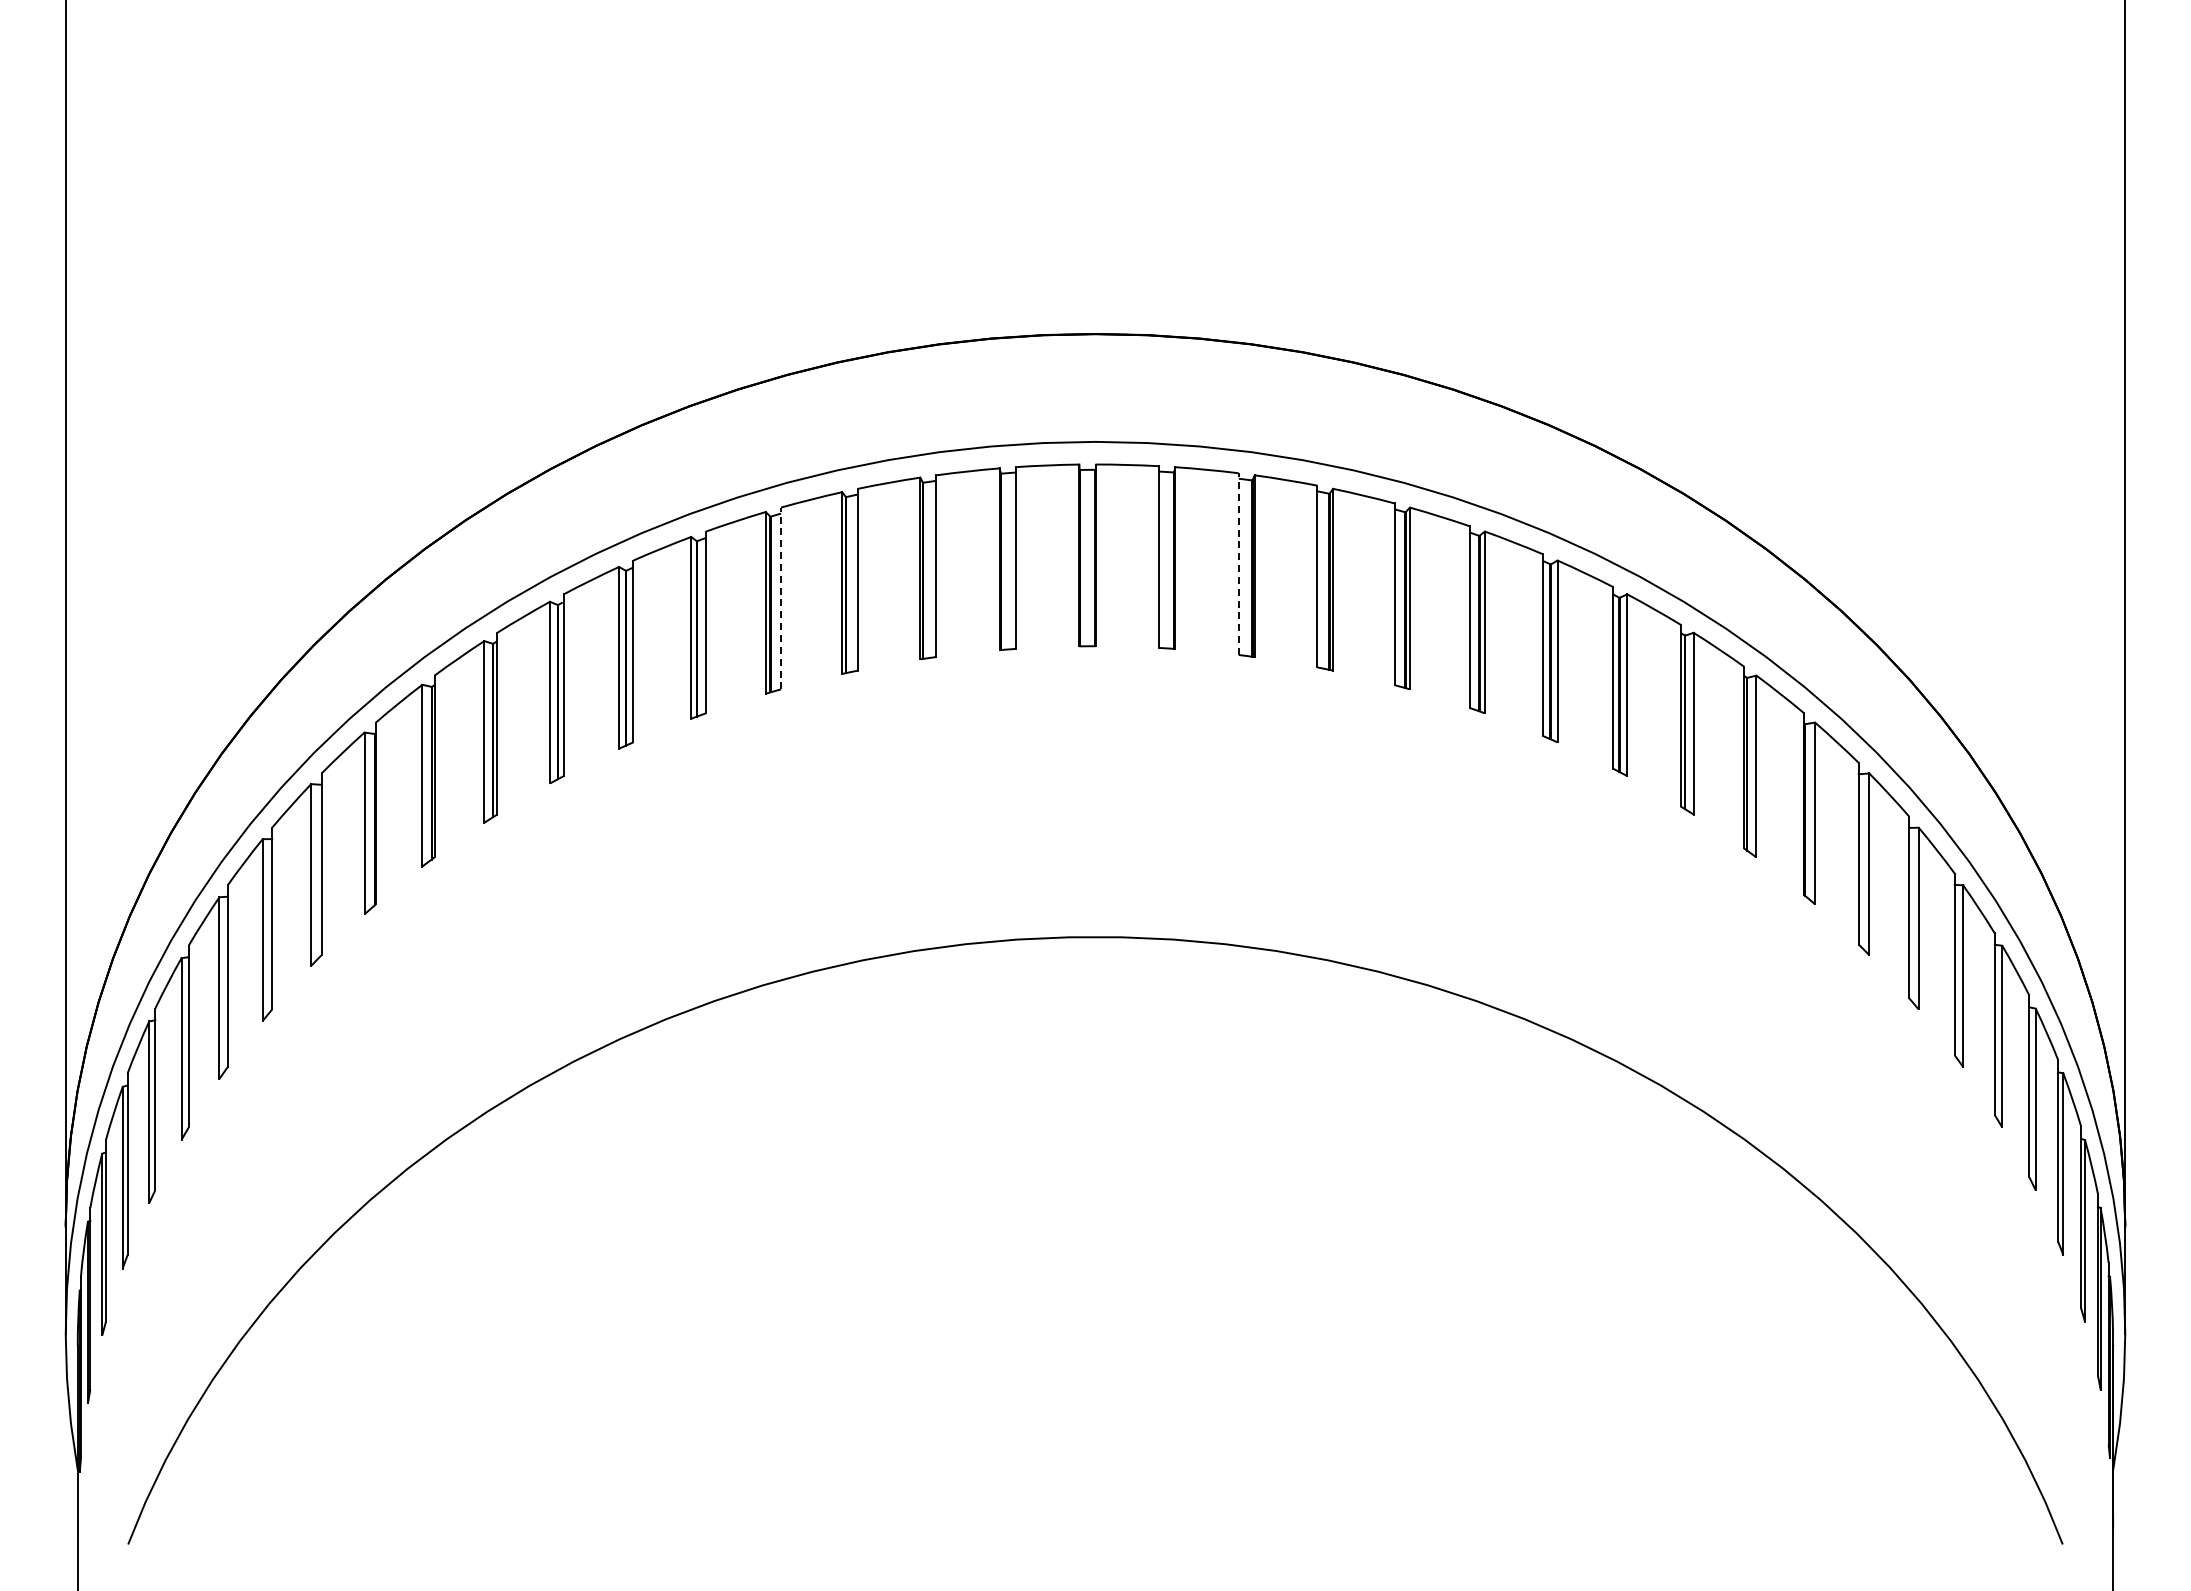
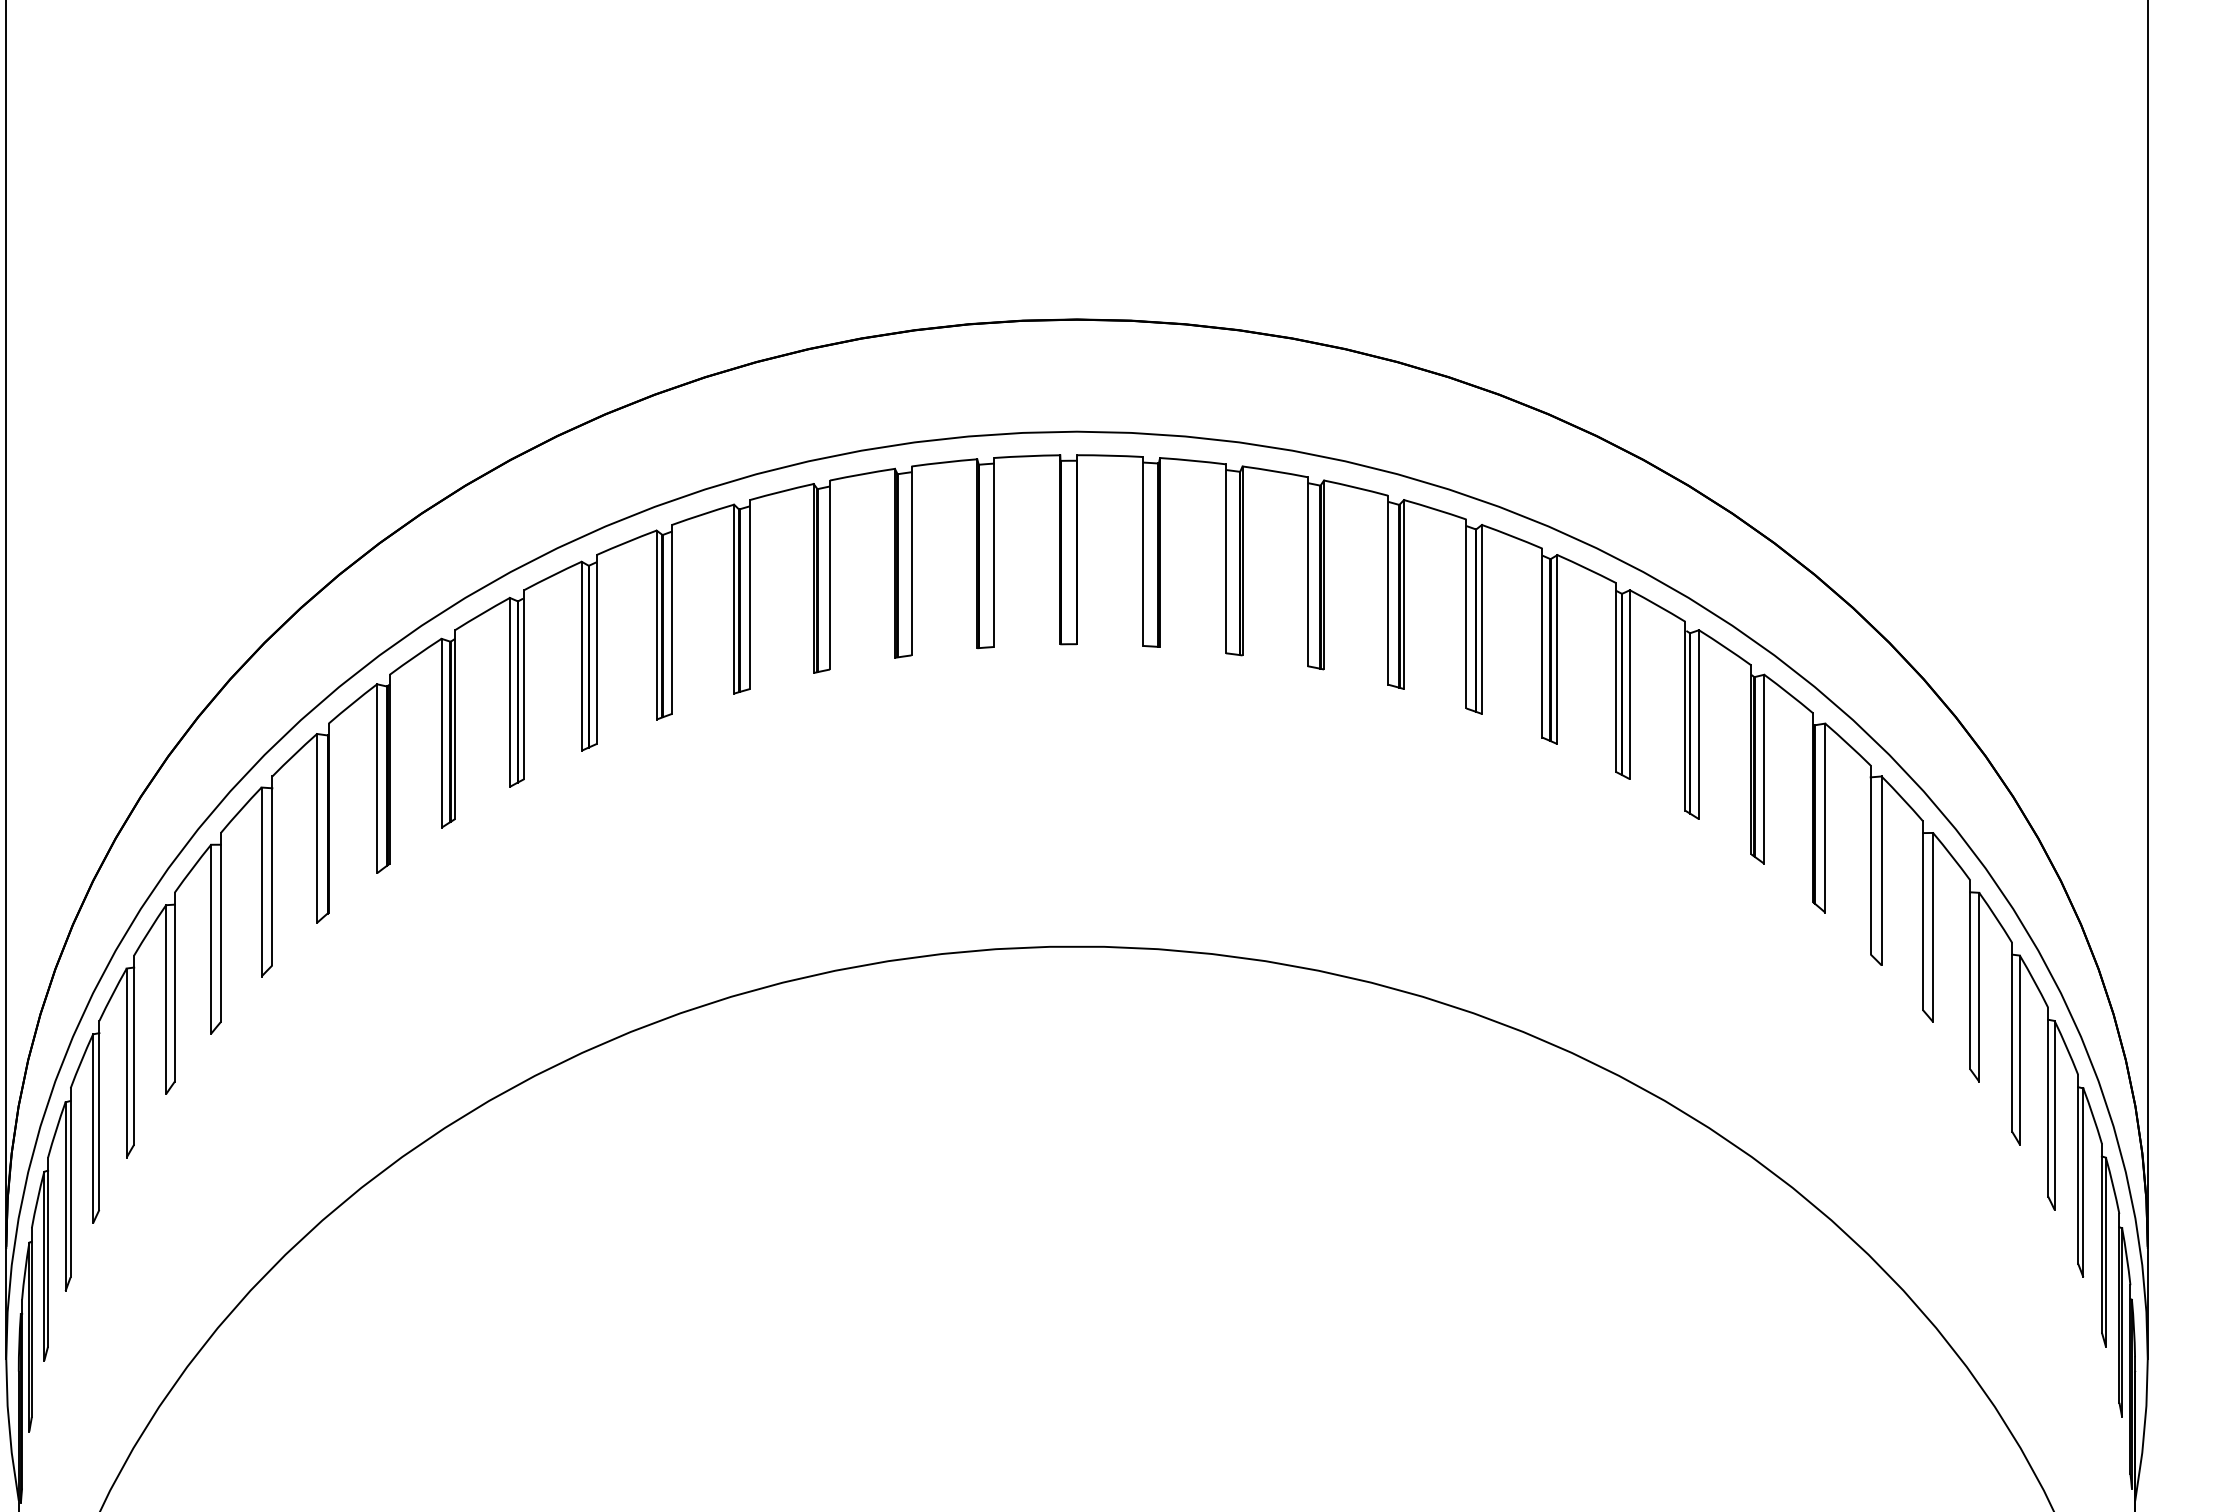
line: (1238, 564) -> (1225, 559), dashed -> solid
line: (781, 598) -> (750, 594), dashed -> solid

